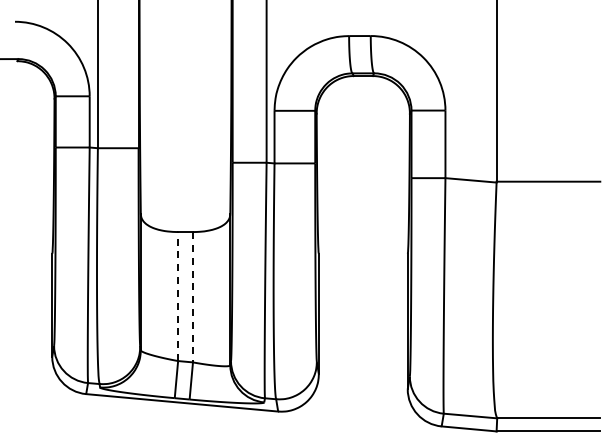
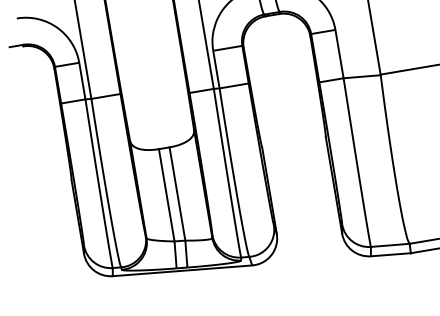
line: (178, 296) -> (166, 195), dashed -> solid
line: (193, 297) -> (177, 194), dashed -> solid

